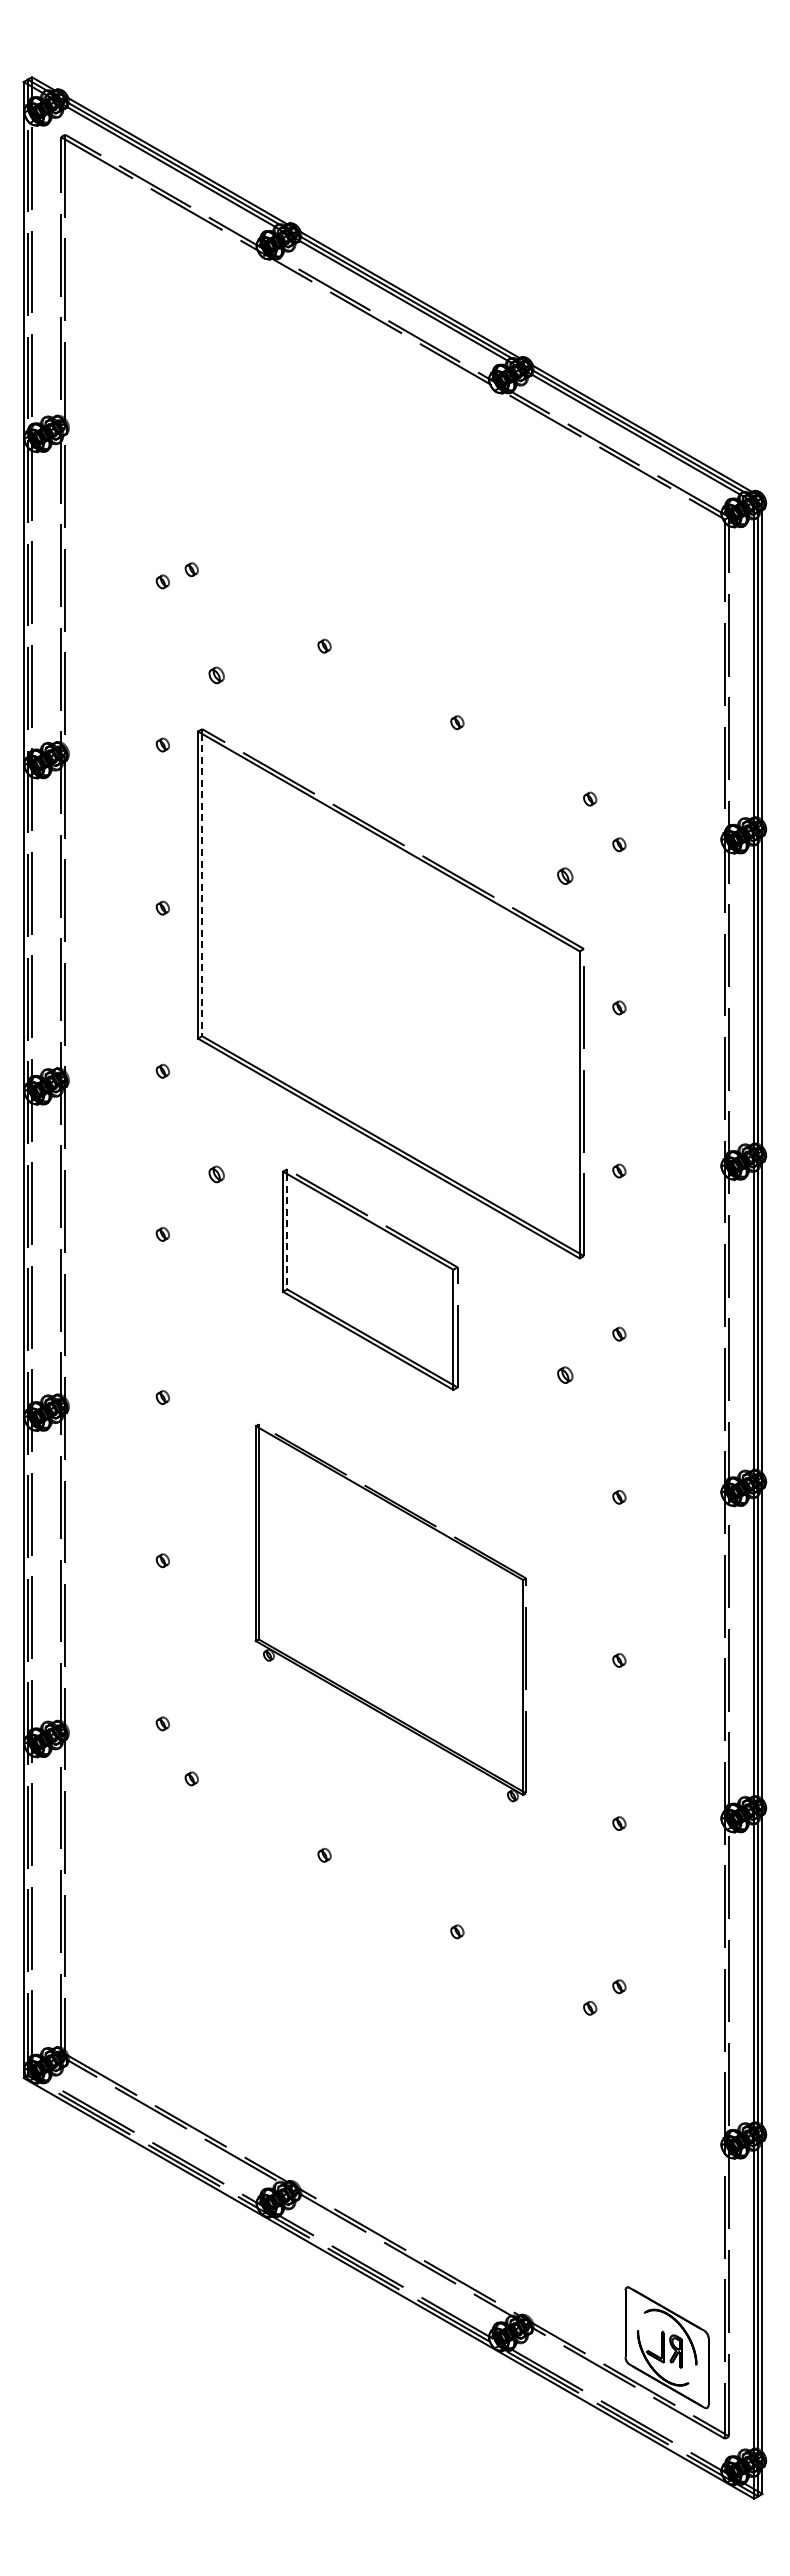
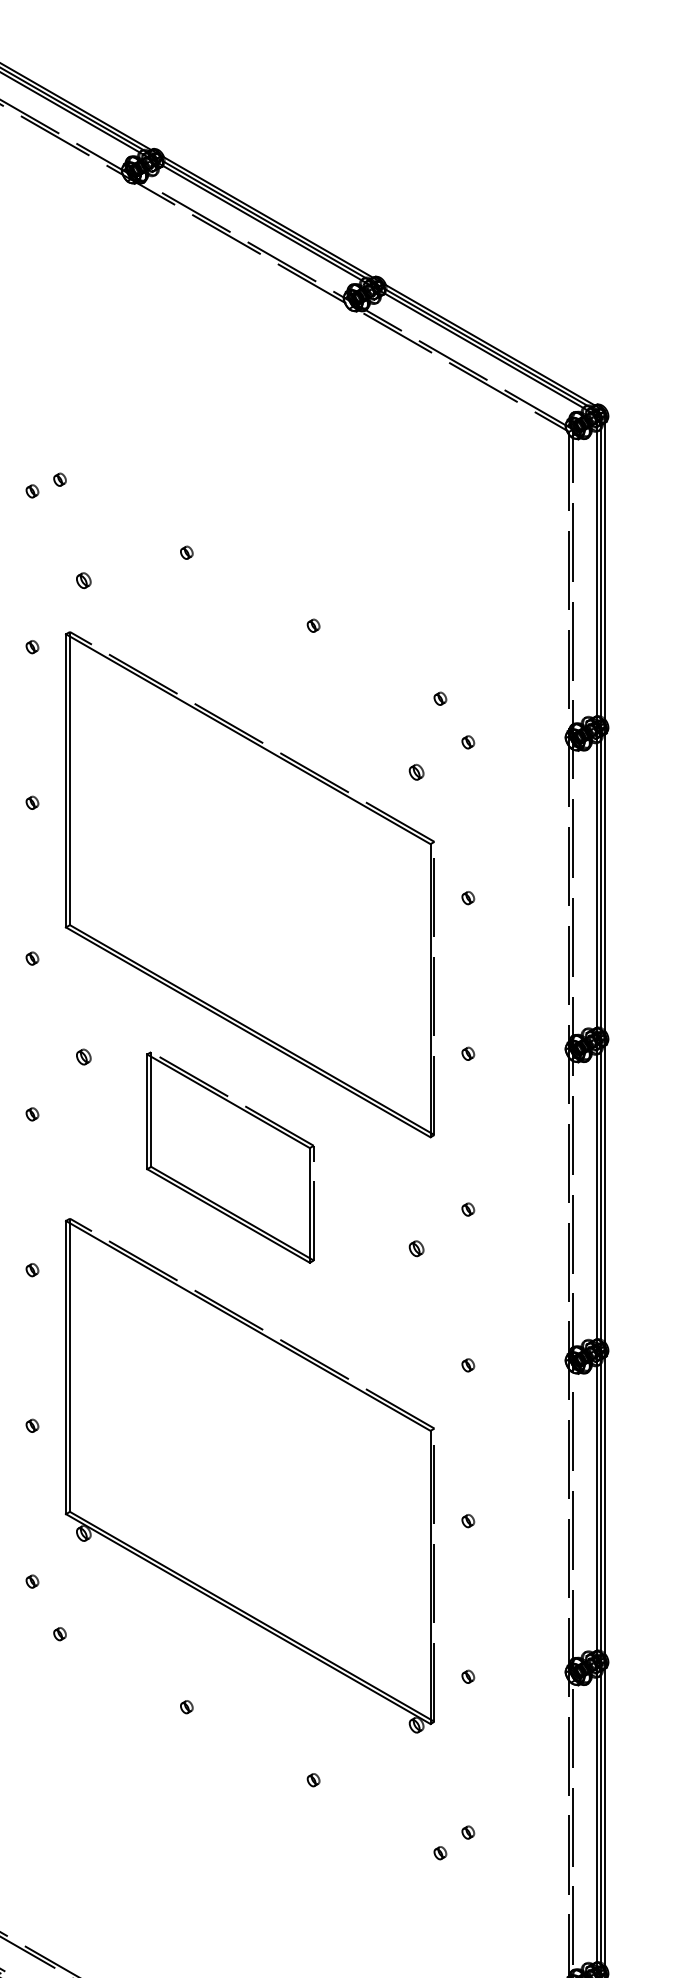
line: (202, 885) -> (70, 781), dashed -> solid
line: (287, 1231) -> (151, 1111), dashed -> solid
part: (390, 1612) -> (249, 1475), size x1.43

